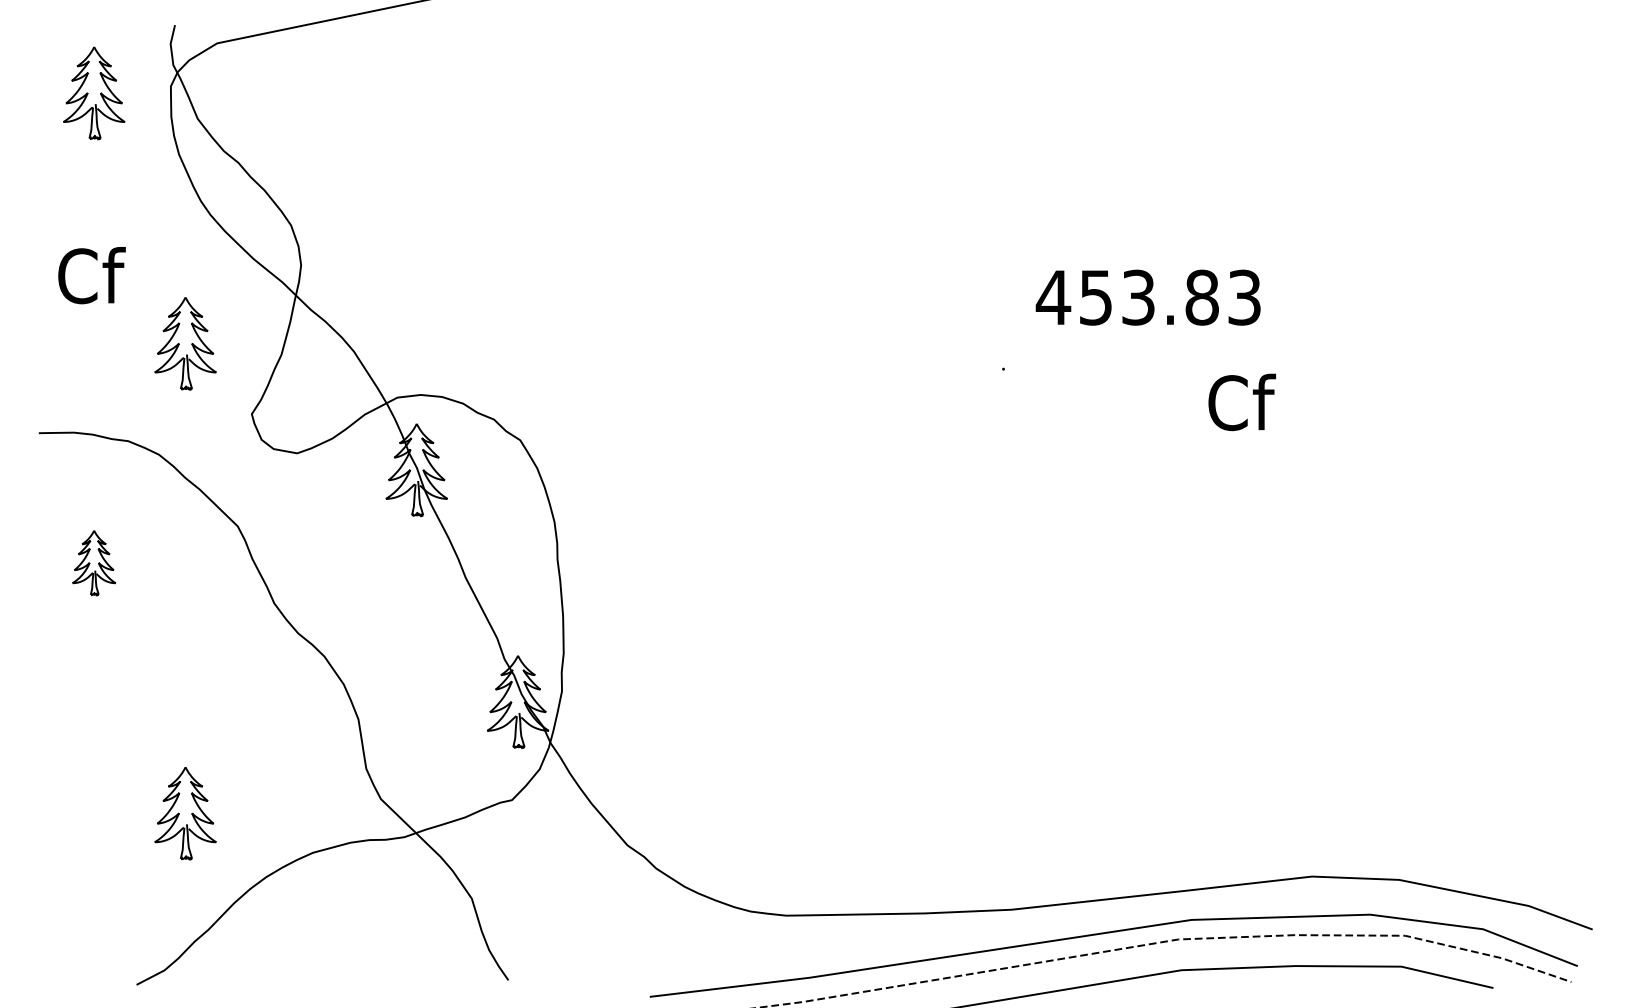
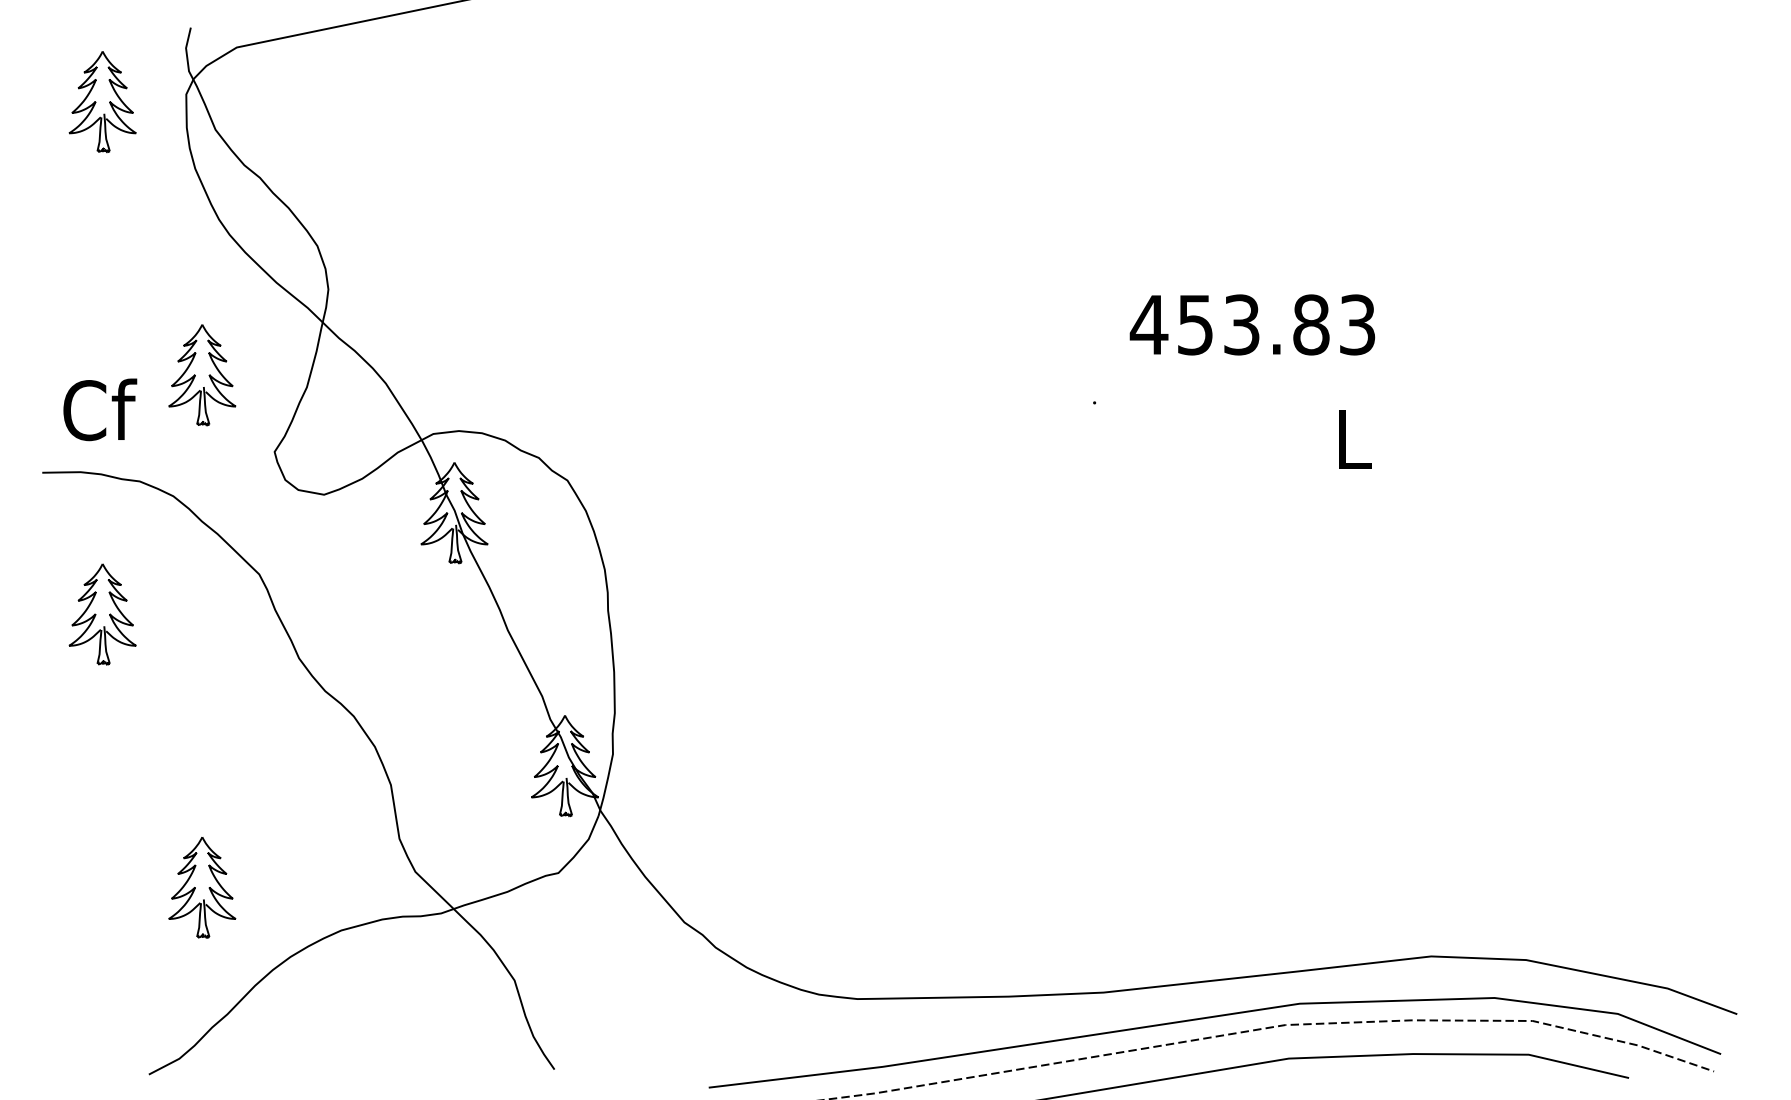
text: (92, 275) -> (100, 409), moved
text: (1241, 401) -> (1354, 438), Cf -> L
part: (94, 563) -> (102, 614), size x1.43

